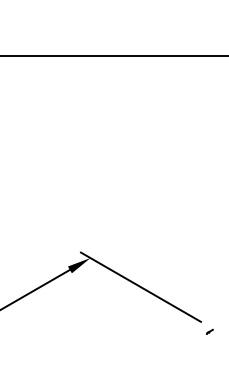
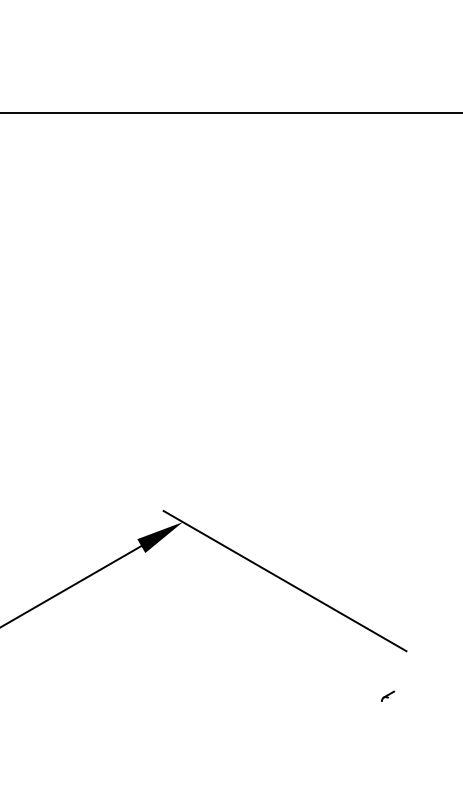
part: (209, 331) -> (387, 694), moved

